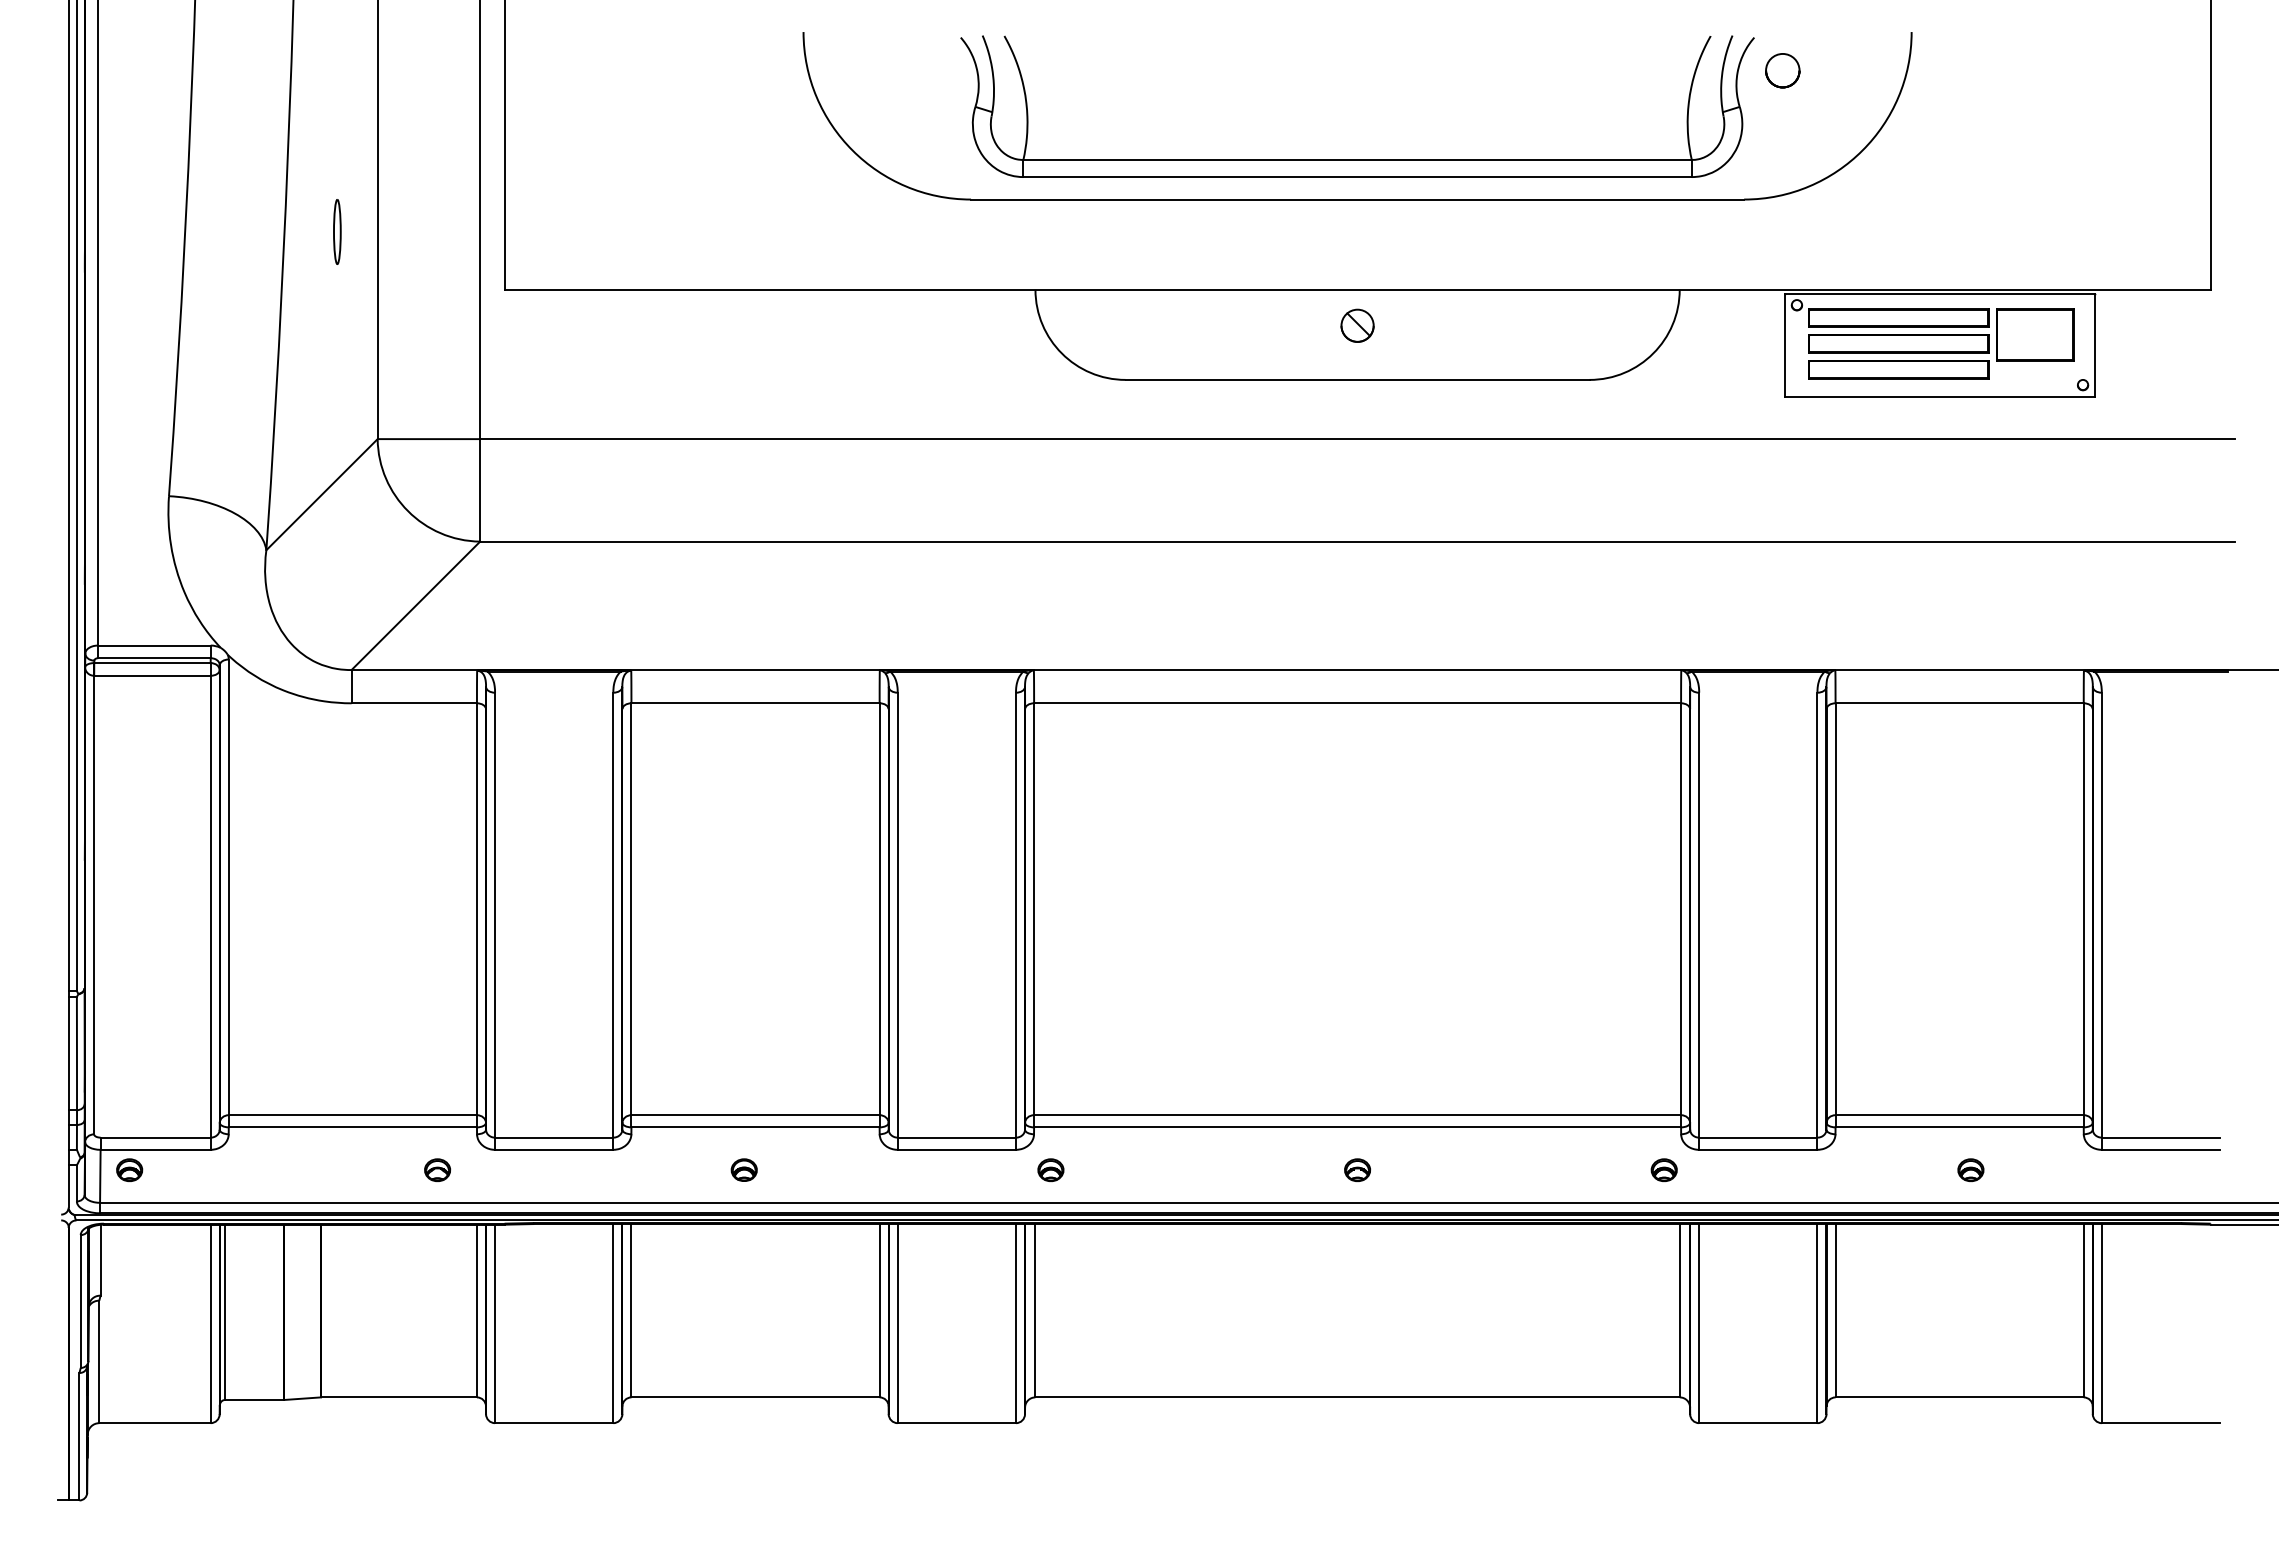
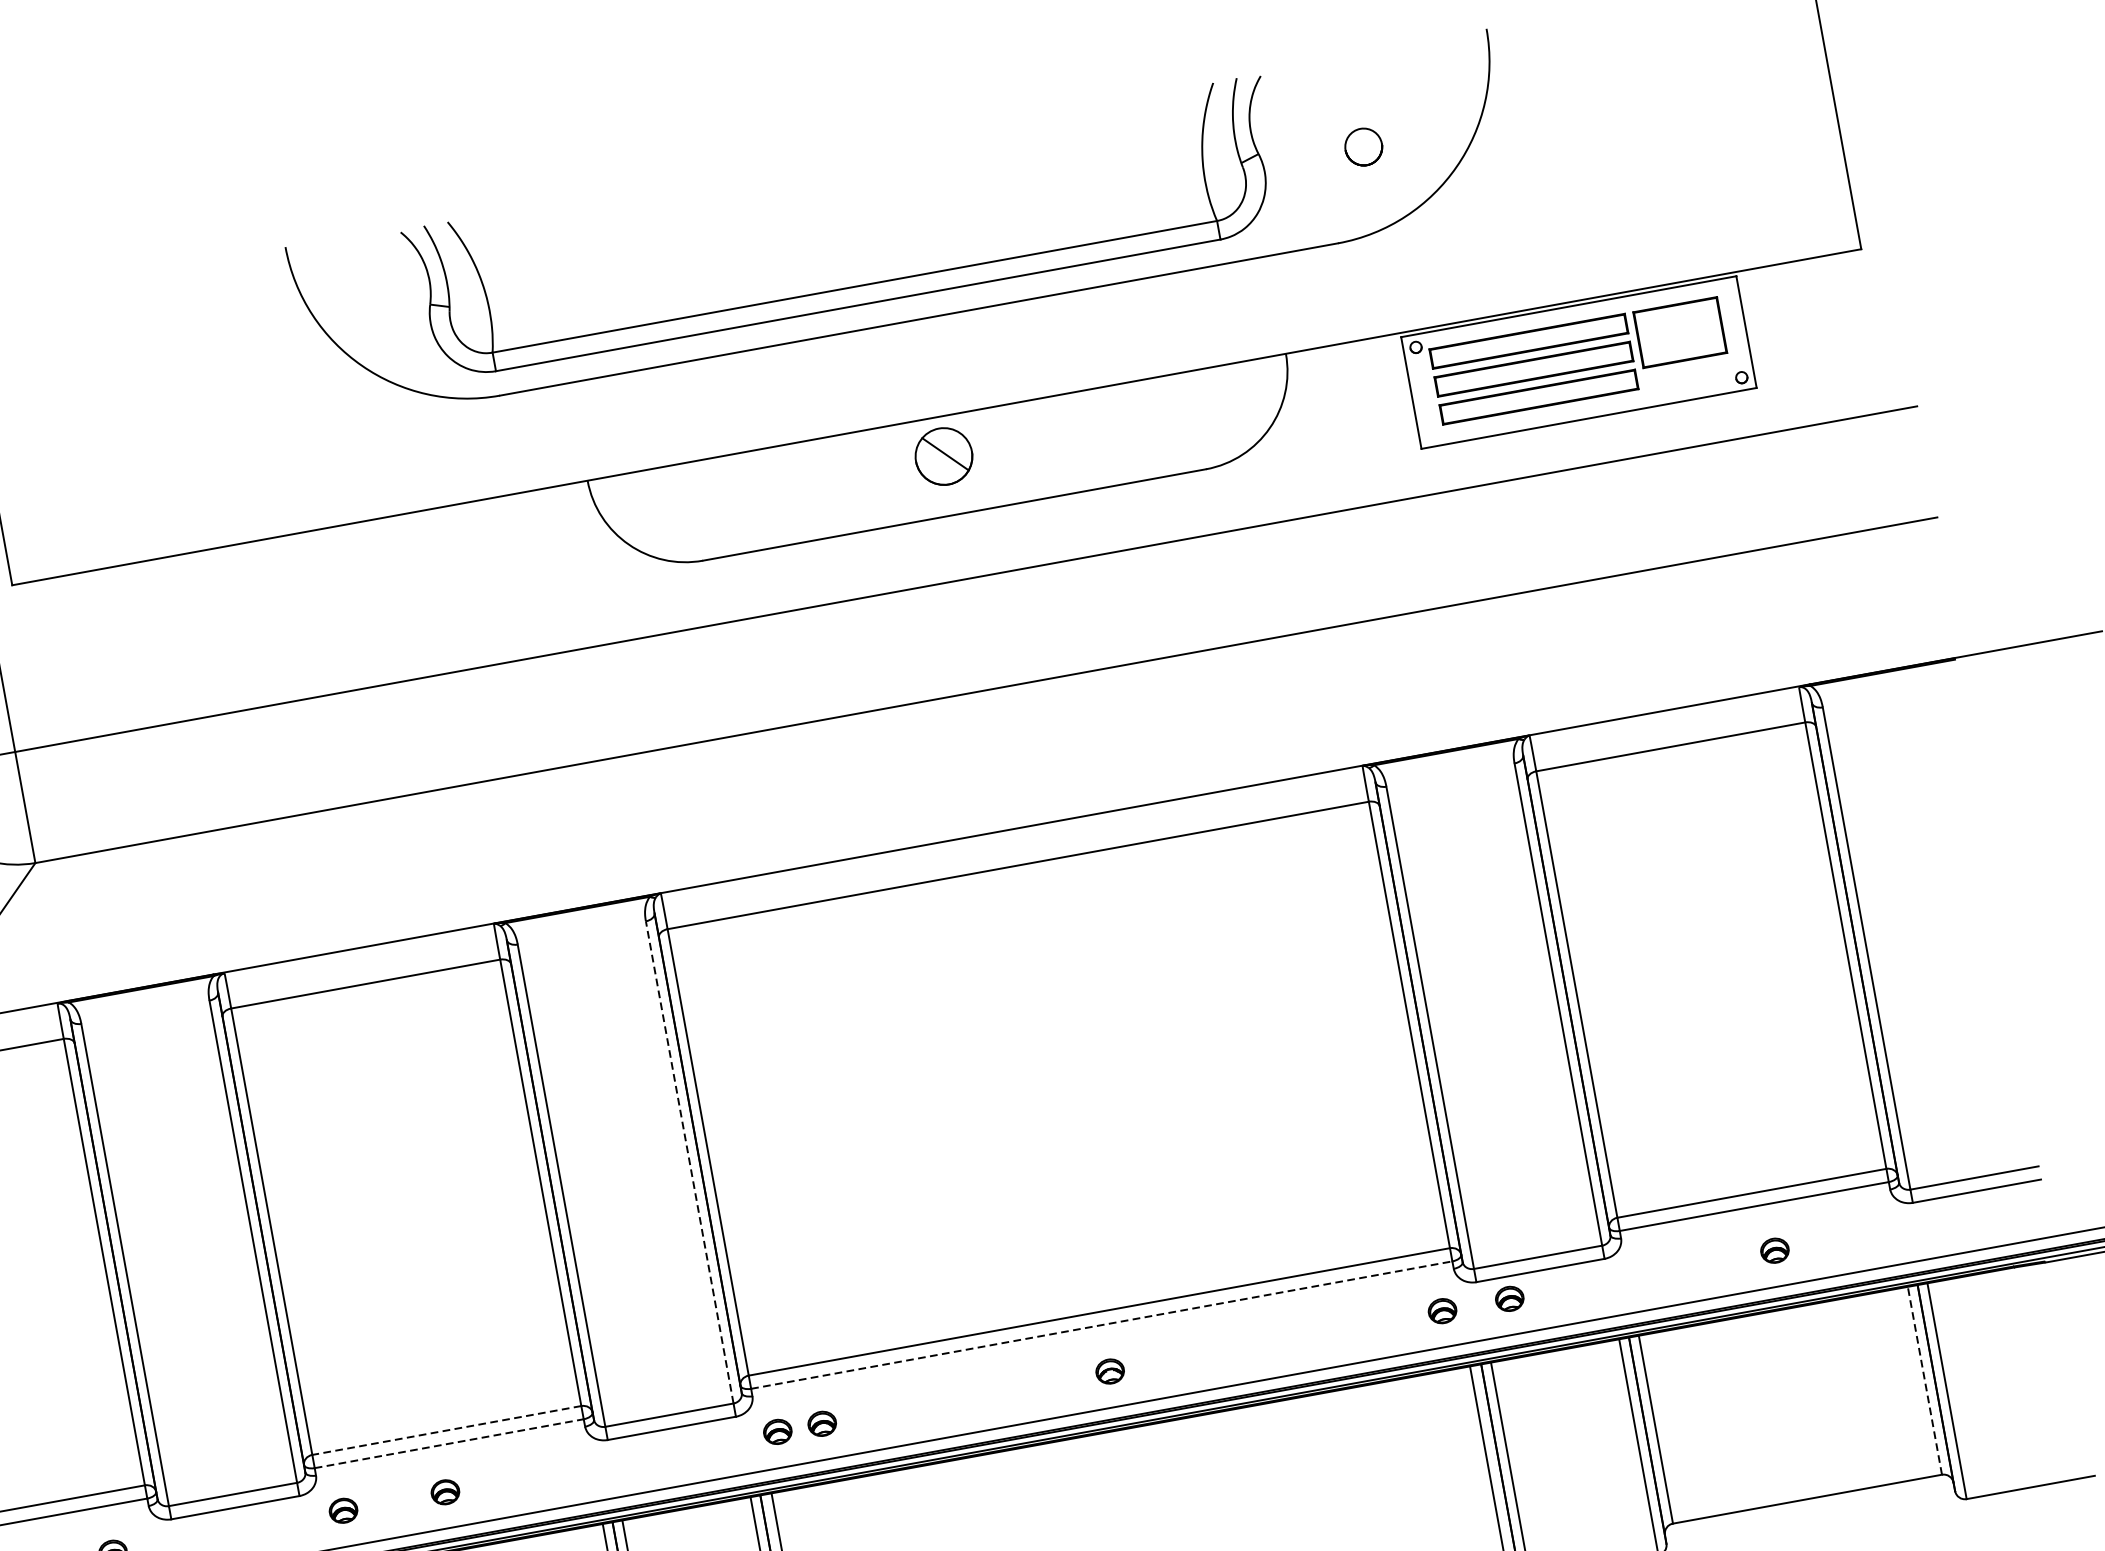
circle: (1782, 70) -> (1363, 146), moved
part: (1357, 159) -> (854, 286), moved
part: (1357, 325) -> (943, 456), size x1.6
line: (1015, 914) -> (689, 1161), solid -> dashed
line: (755, 1115) -> (446, 1430), solid -> dashed
line: (756, 1127) -> (450, 1443), solid -> dashed
line: (1358, 1127) -> (1102, 1325), solid -> dashed
part: (649, 1169) -> (342, 1510), added
part: (1091, 1169) -> (821, 1423), added
part: (1725, 1169) -> (1508, 1298), added
line: (2083, 1310) -> (1924, 1380), solid -> dashed

